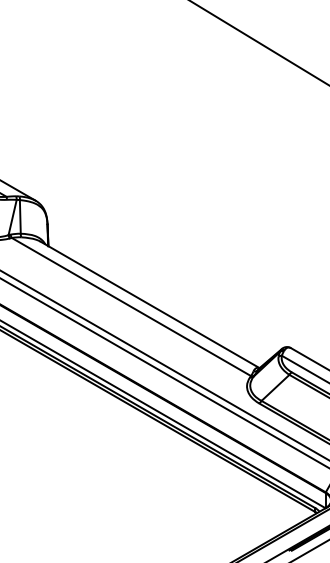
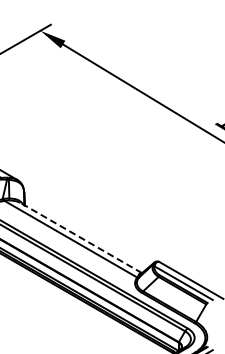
line: (148, 303) -> (80, 237), solid -> dashed

